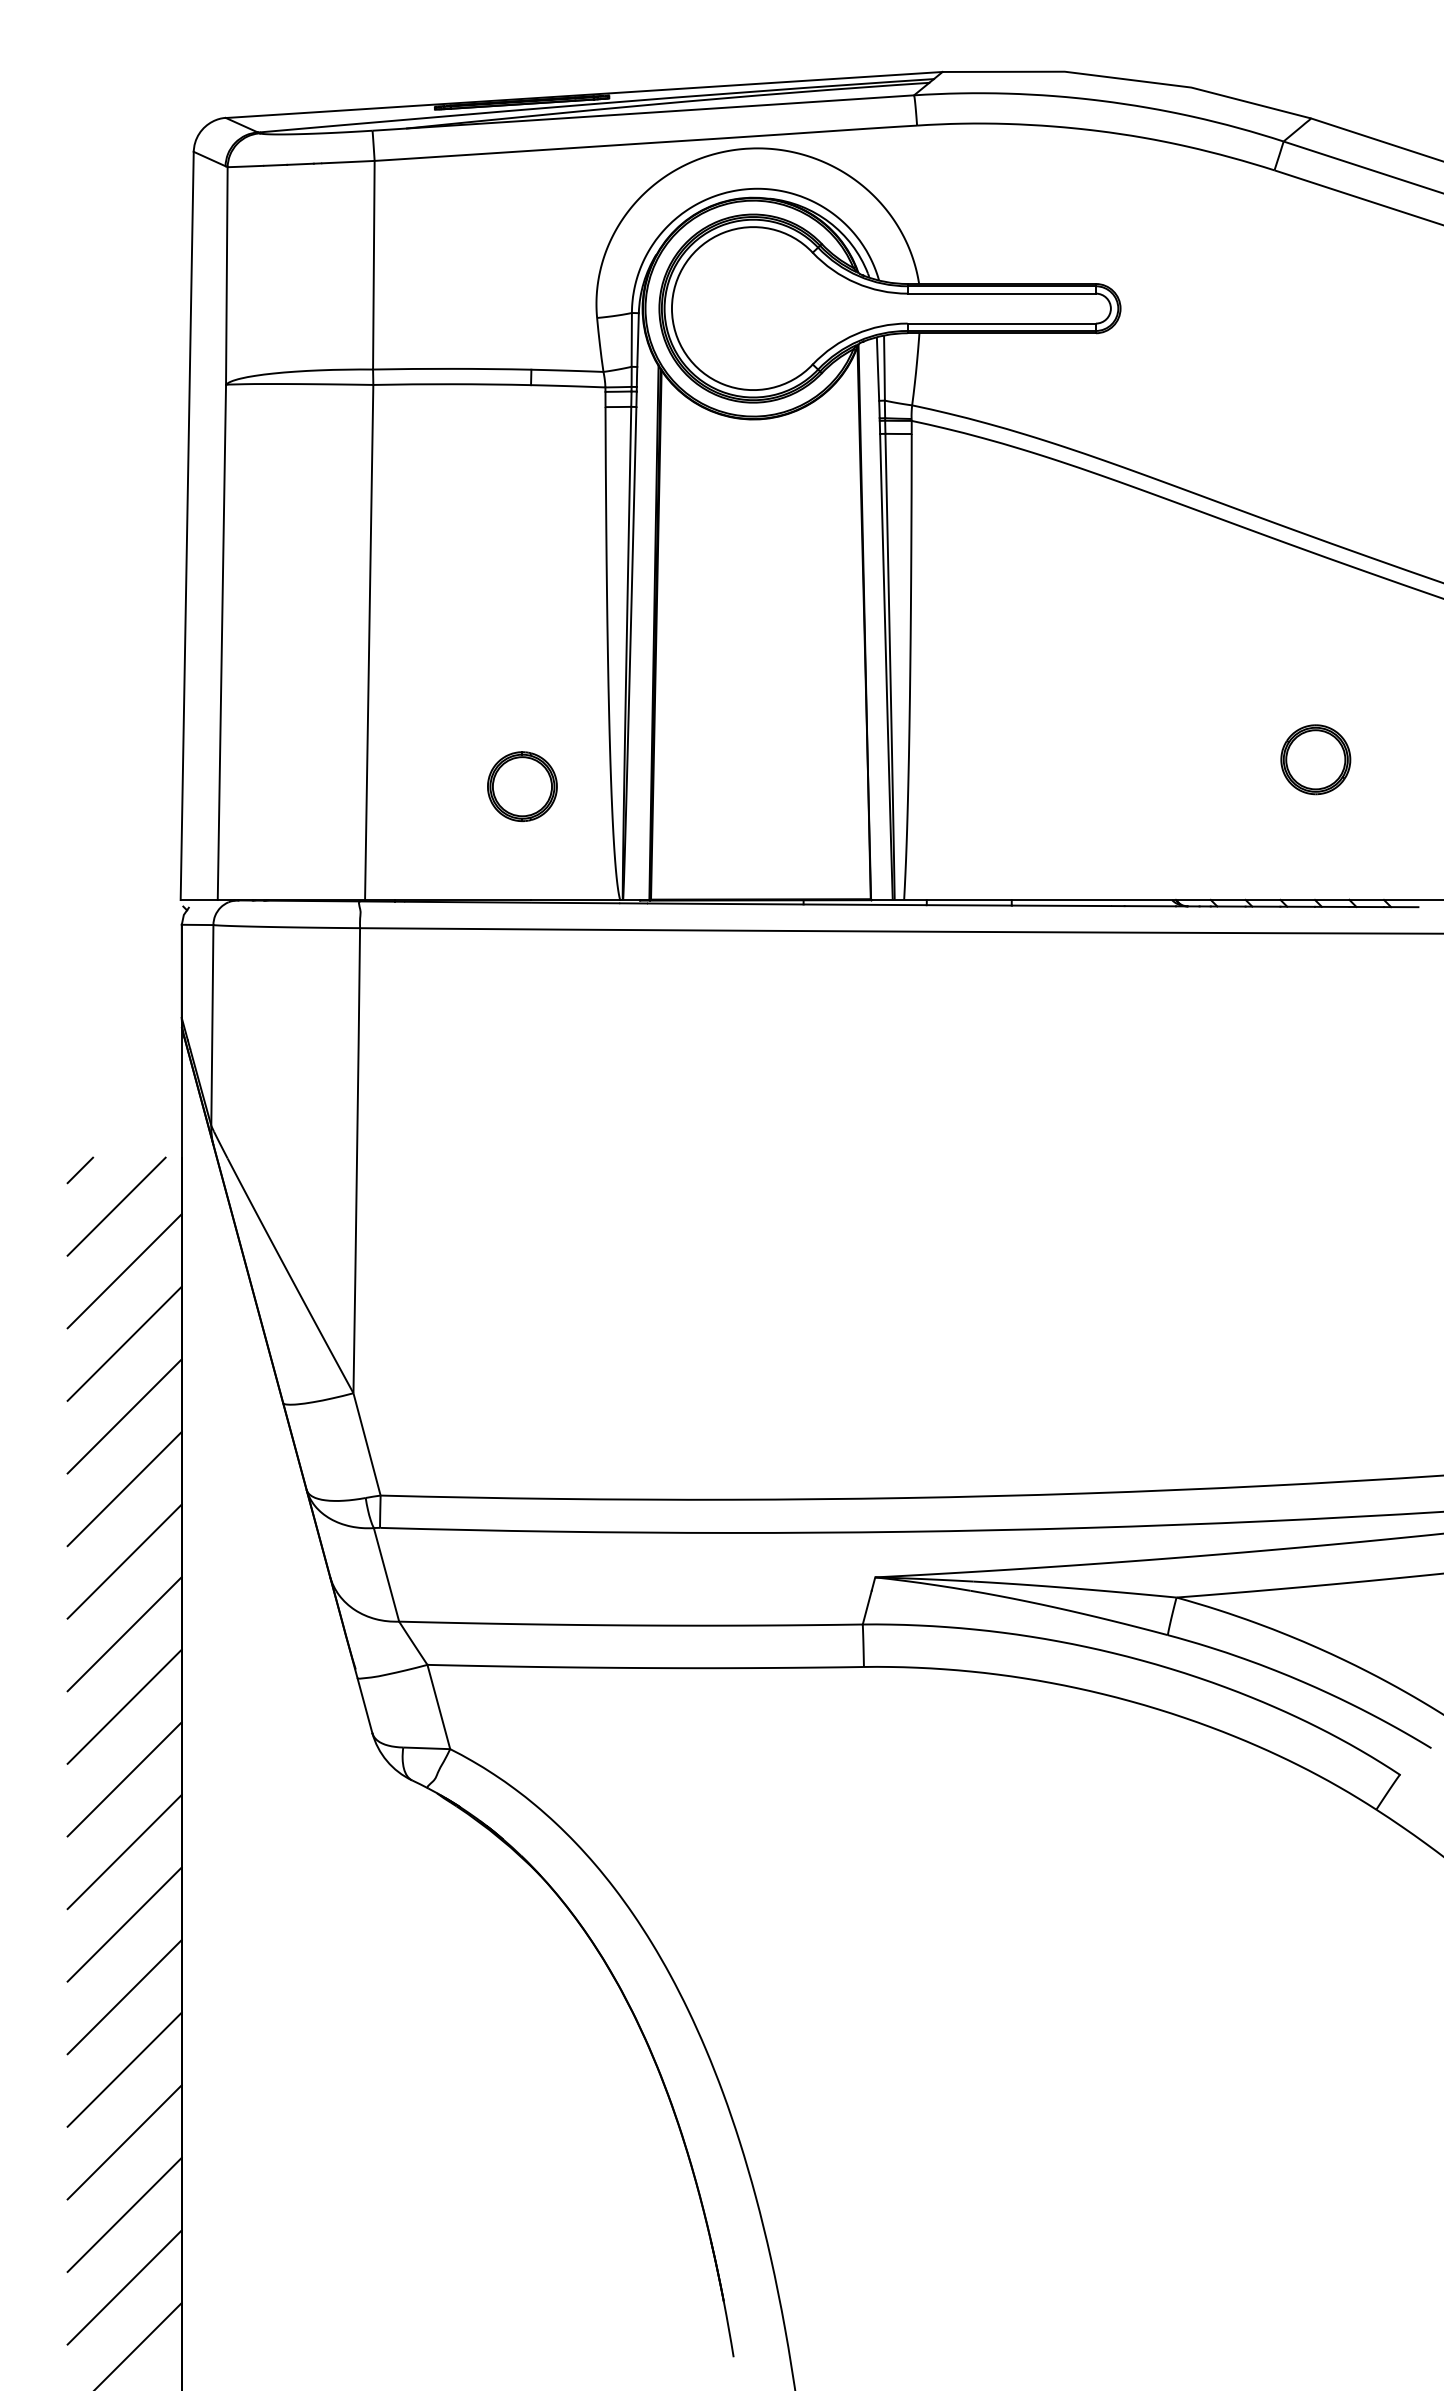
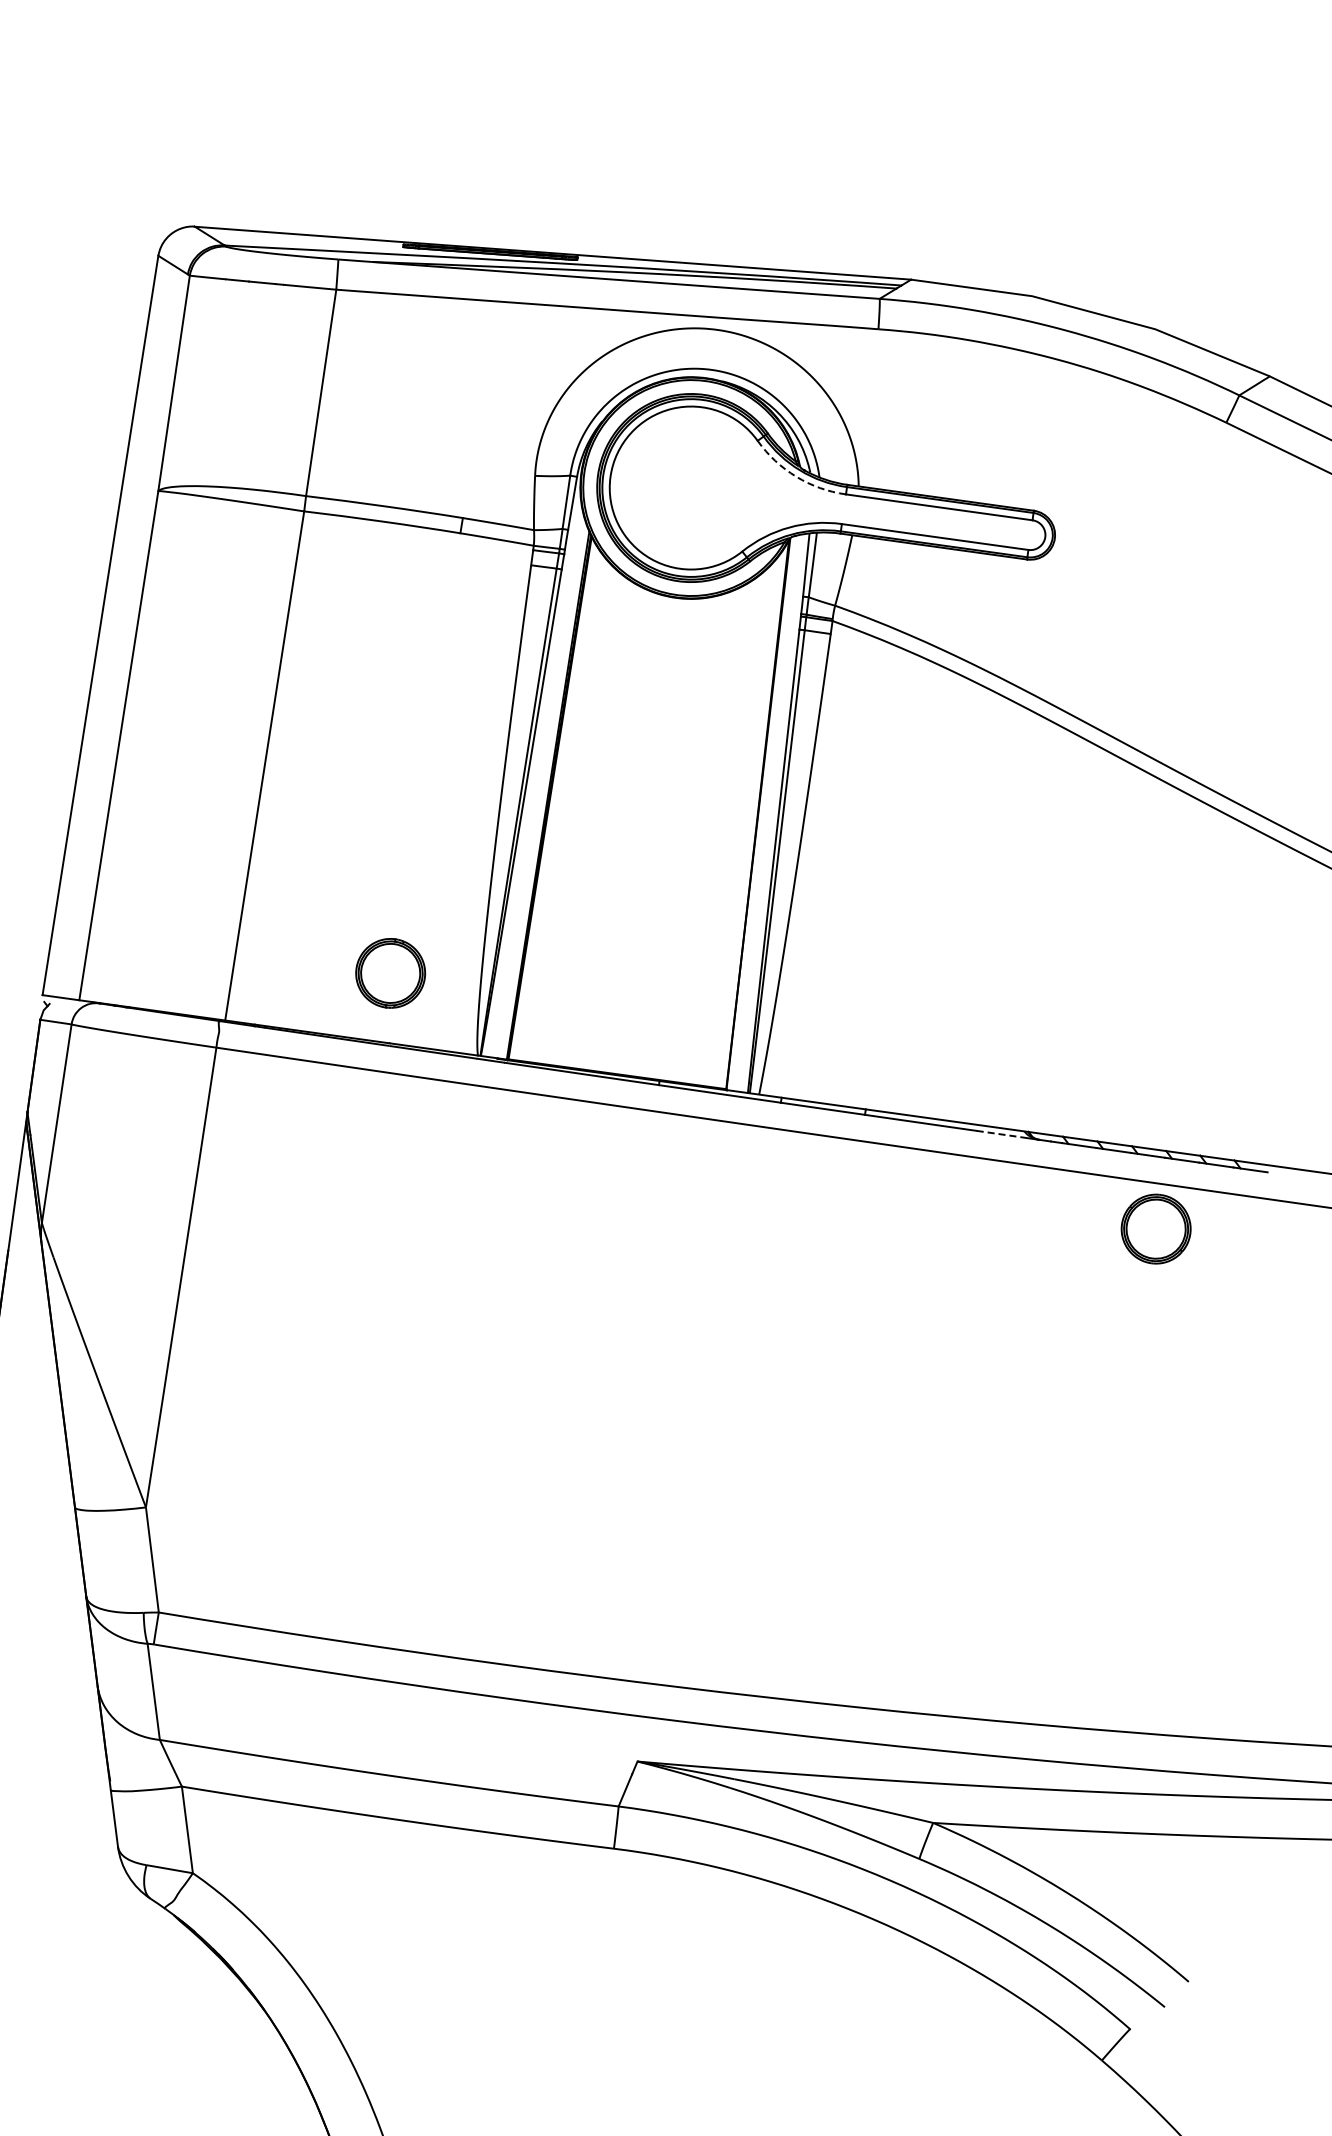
arc: (855, 282) -> (795, 476), solid -> dashed
part: (1315, 759) -> (1155, 1228), moved
part: (522, 786) -> (390, 973), moved
line: (1150, 906) -> (1002, 1134), solid -> dashed

